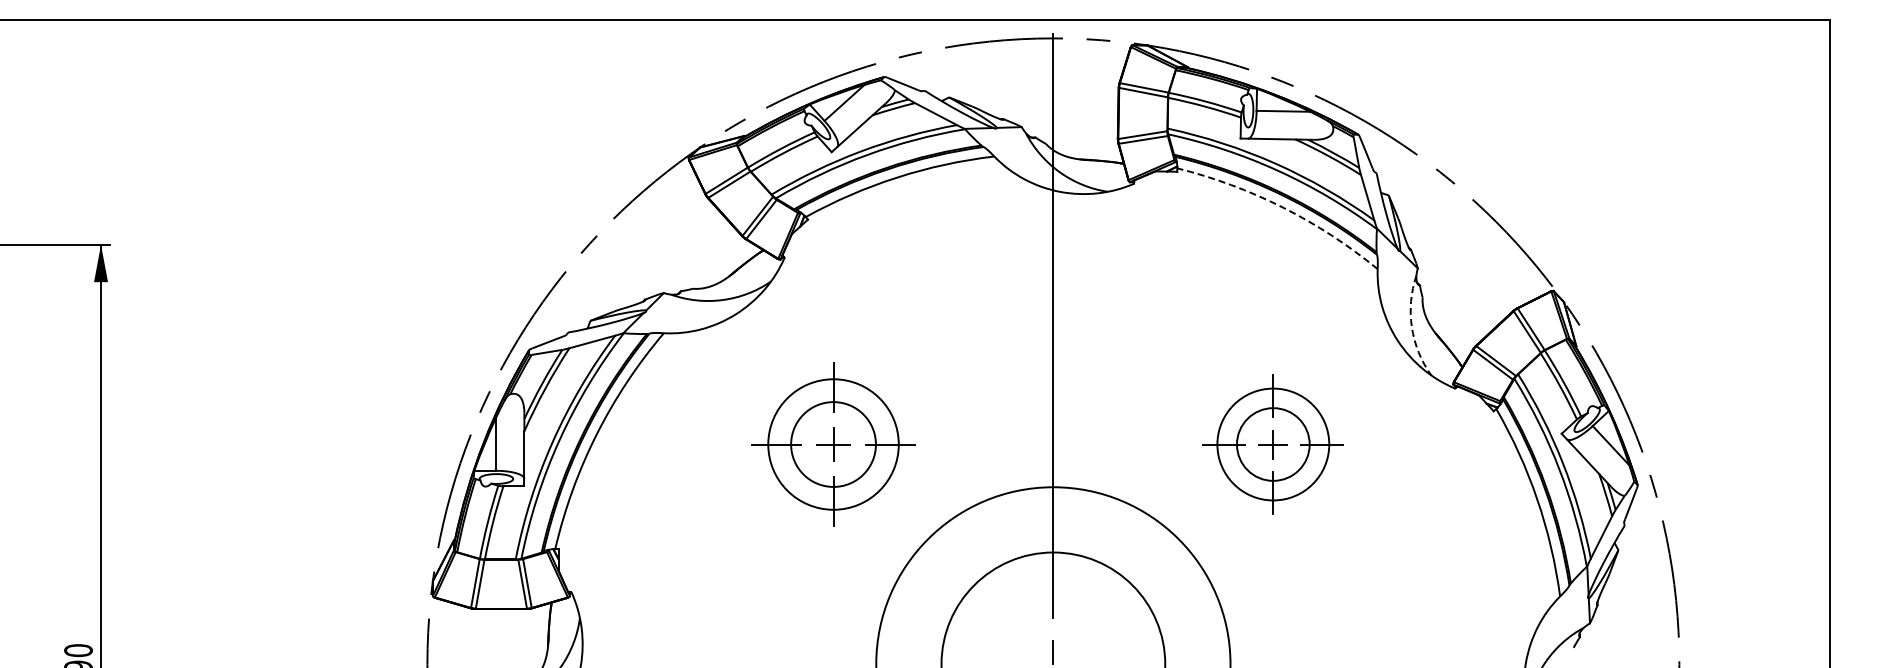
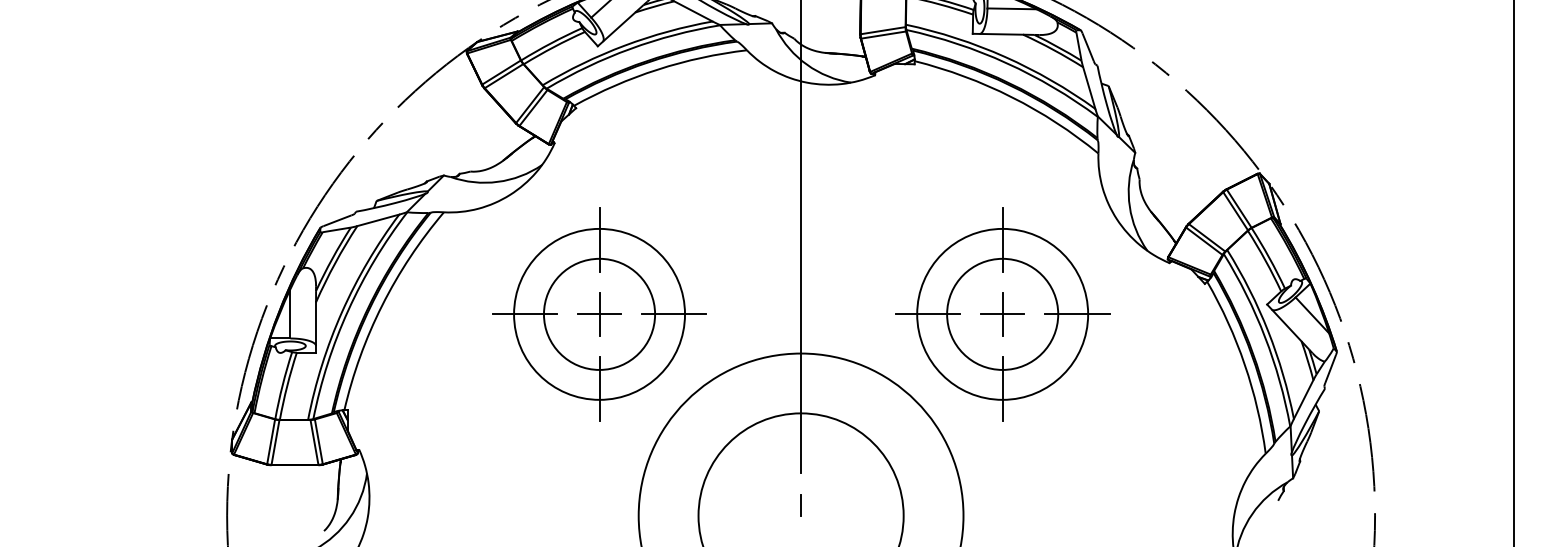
arc: (1283, 207) -> (1012, 97), dashed -> solid
arc: (1411, 327) -> (1129, 207), dashed -> solid
part: (833, 444) -> (599, 314), size x1.43
part: (1273, 444) -> (1002, 314), size x1.67

